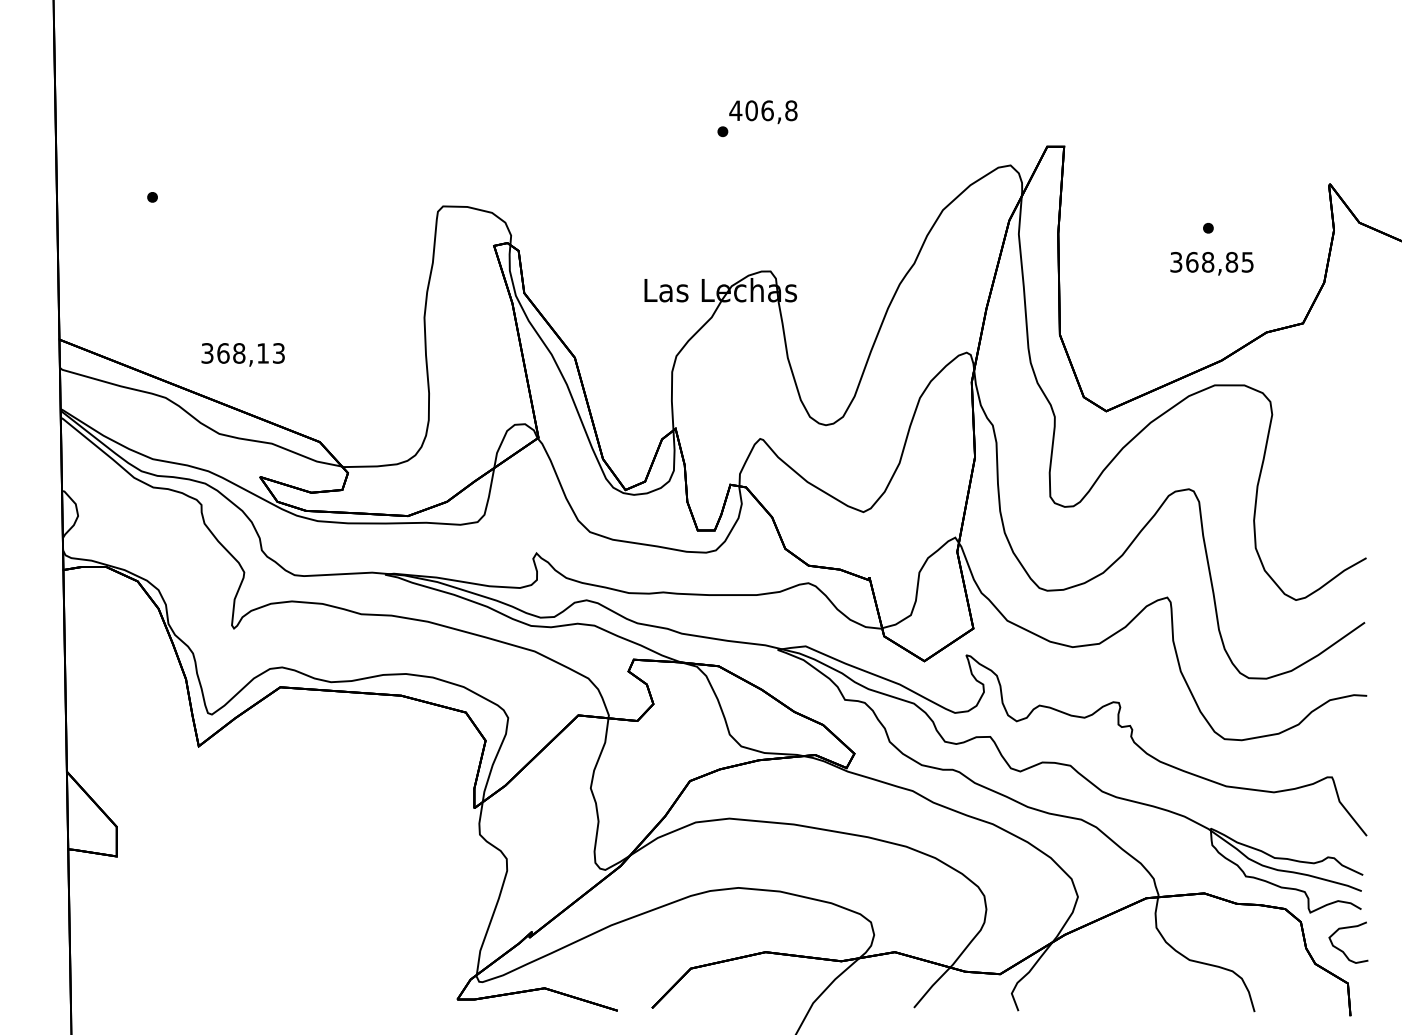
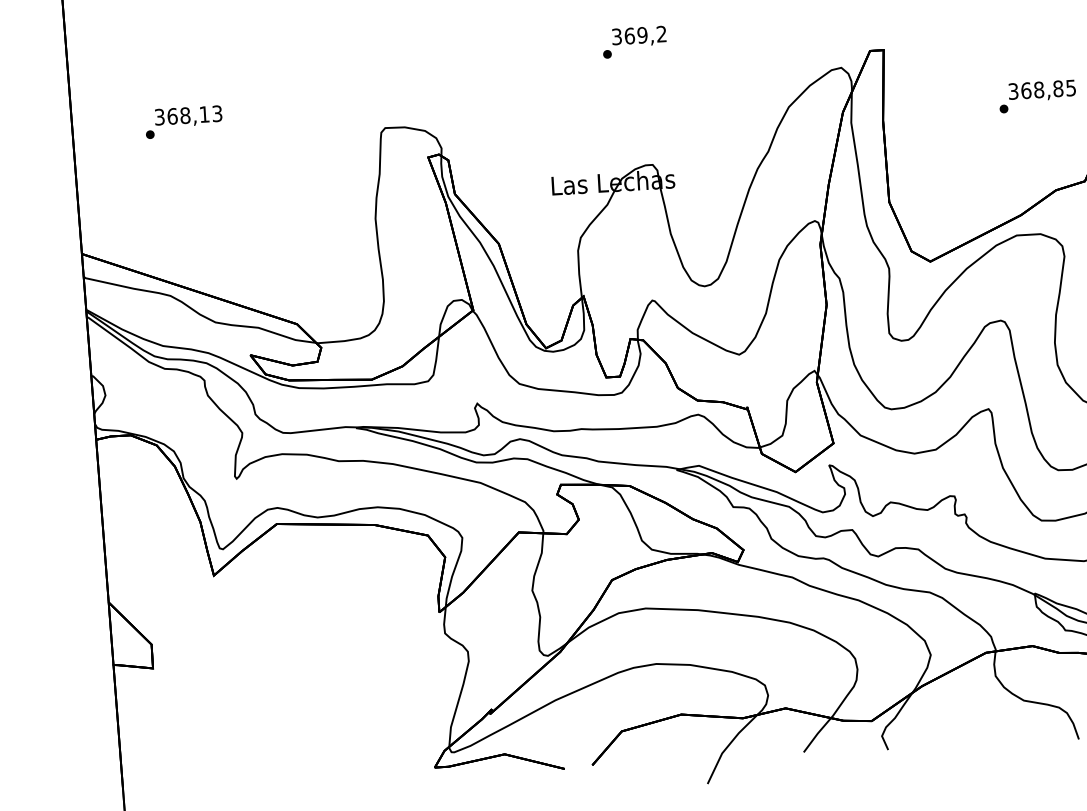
text: (763, 110) -> (639, 35), 406,8 -> 369,2
text: (1211, 263) -> (1041, 90), moved
text: (242, 354) -> (188, 116), moved

